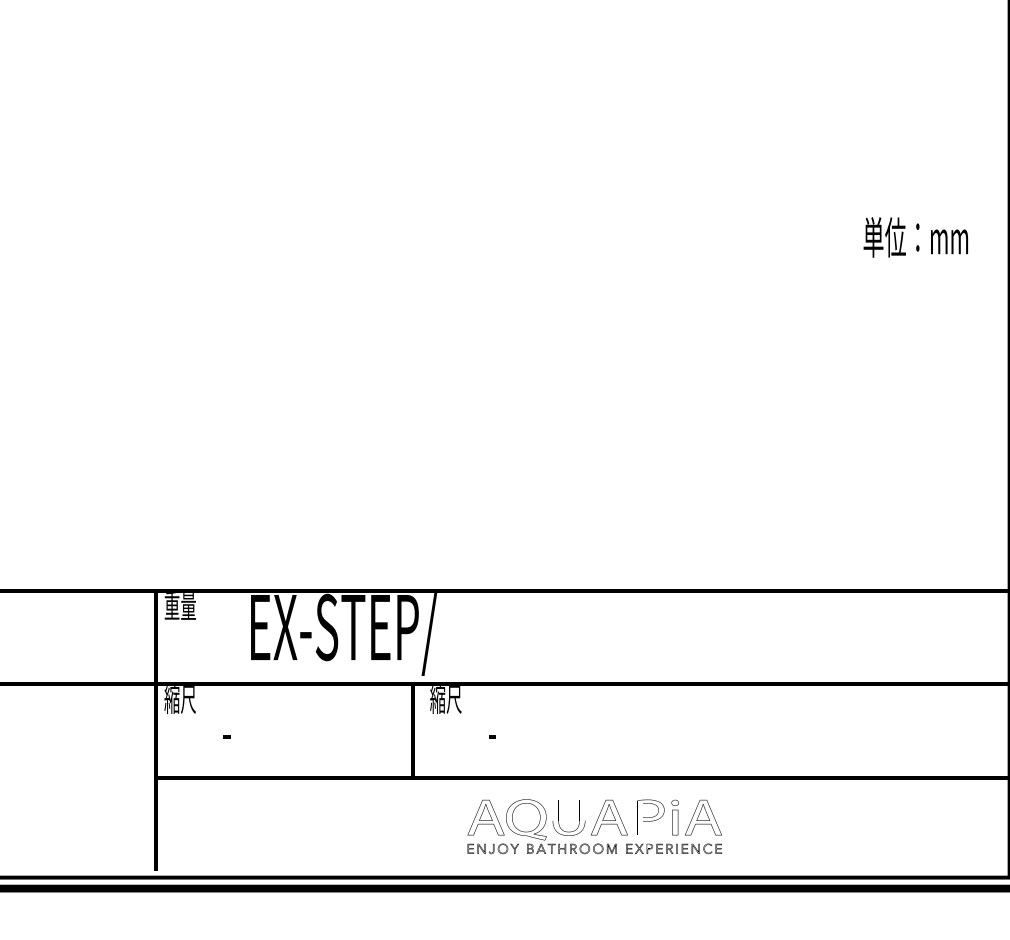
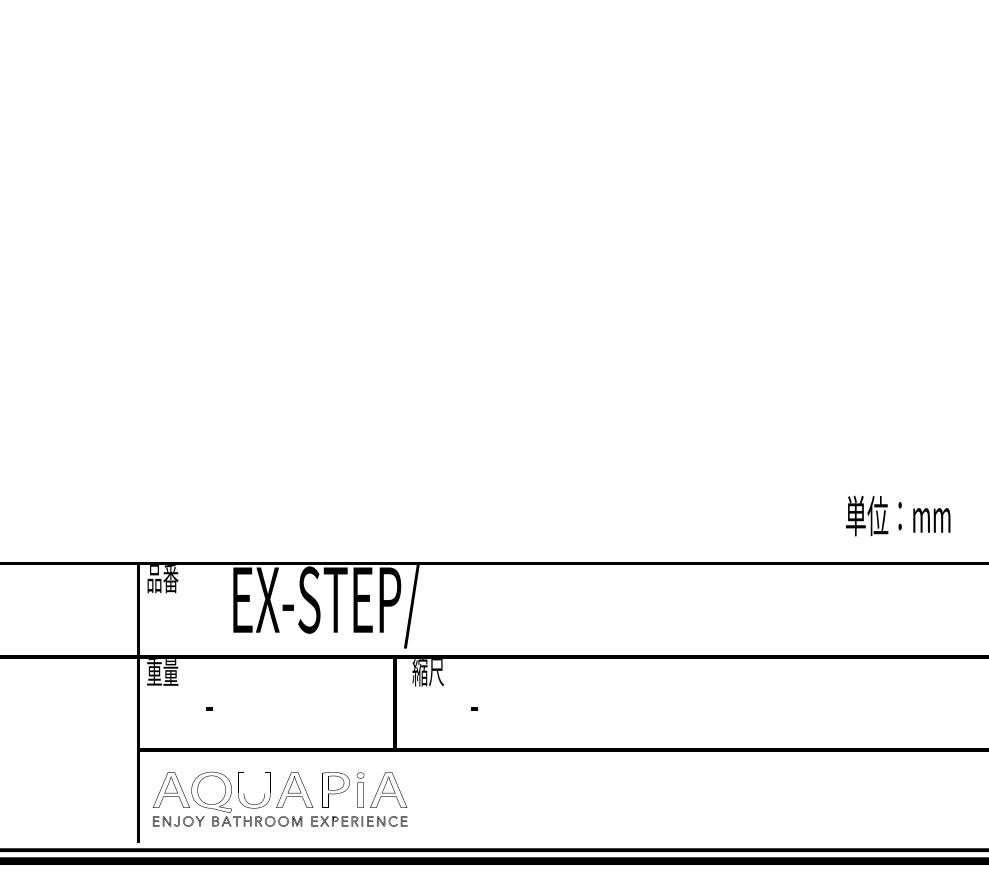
text: (915, 237) -> (897, 516), moved
text: (179, 606) -> (161, 579), 重量 -> 品番
text: (179, 699) -> (161, 672), 縮尺 -> 重量
part: (594, 826) -> (279, 799), moved

